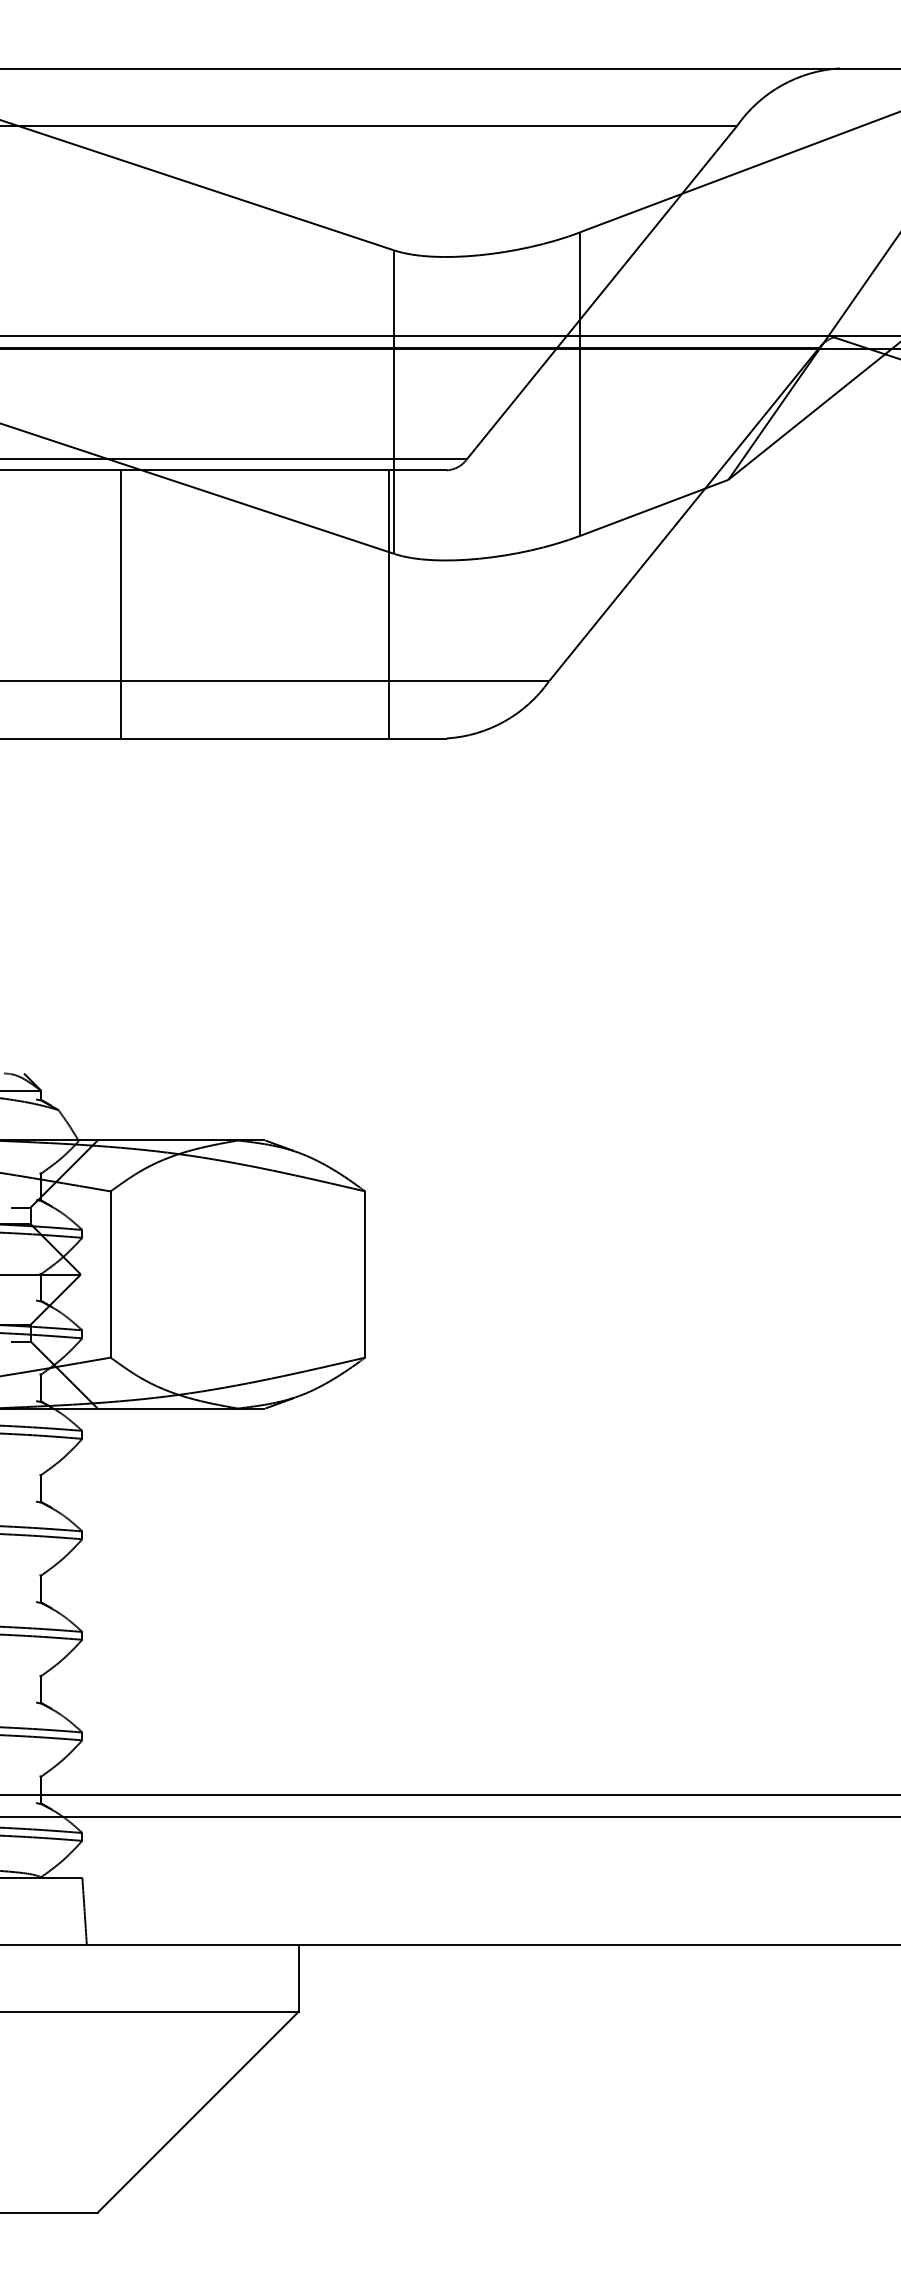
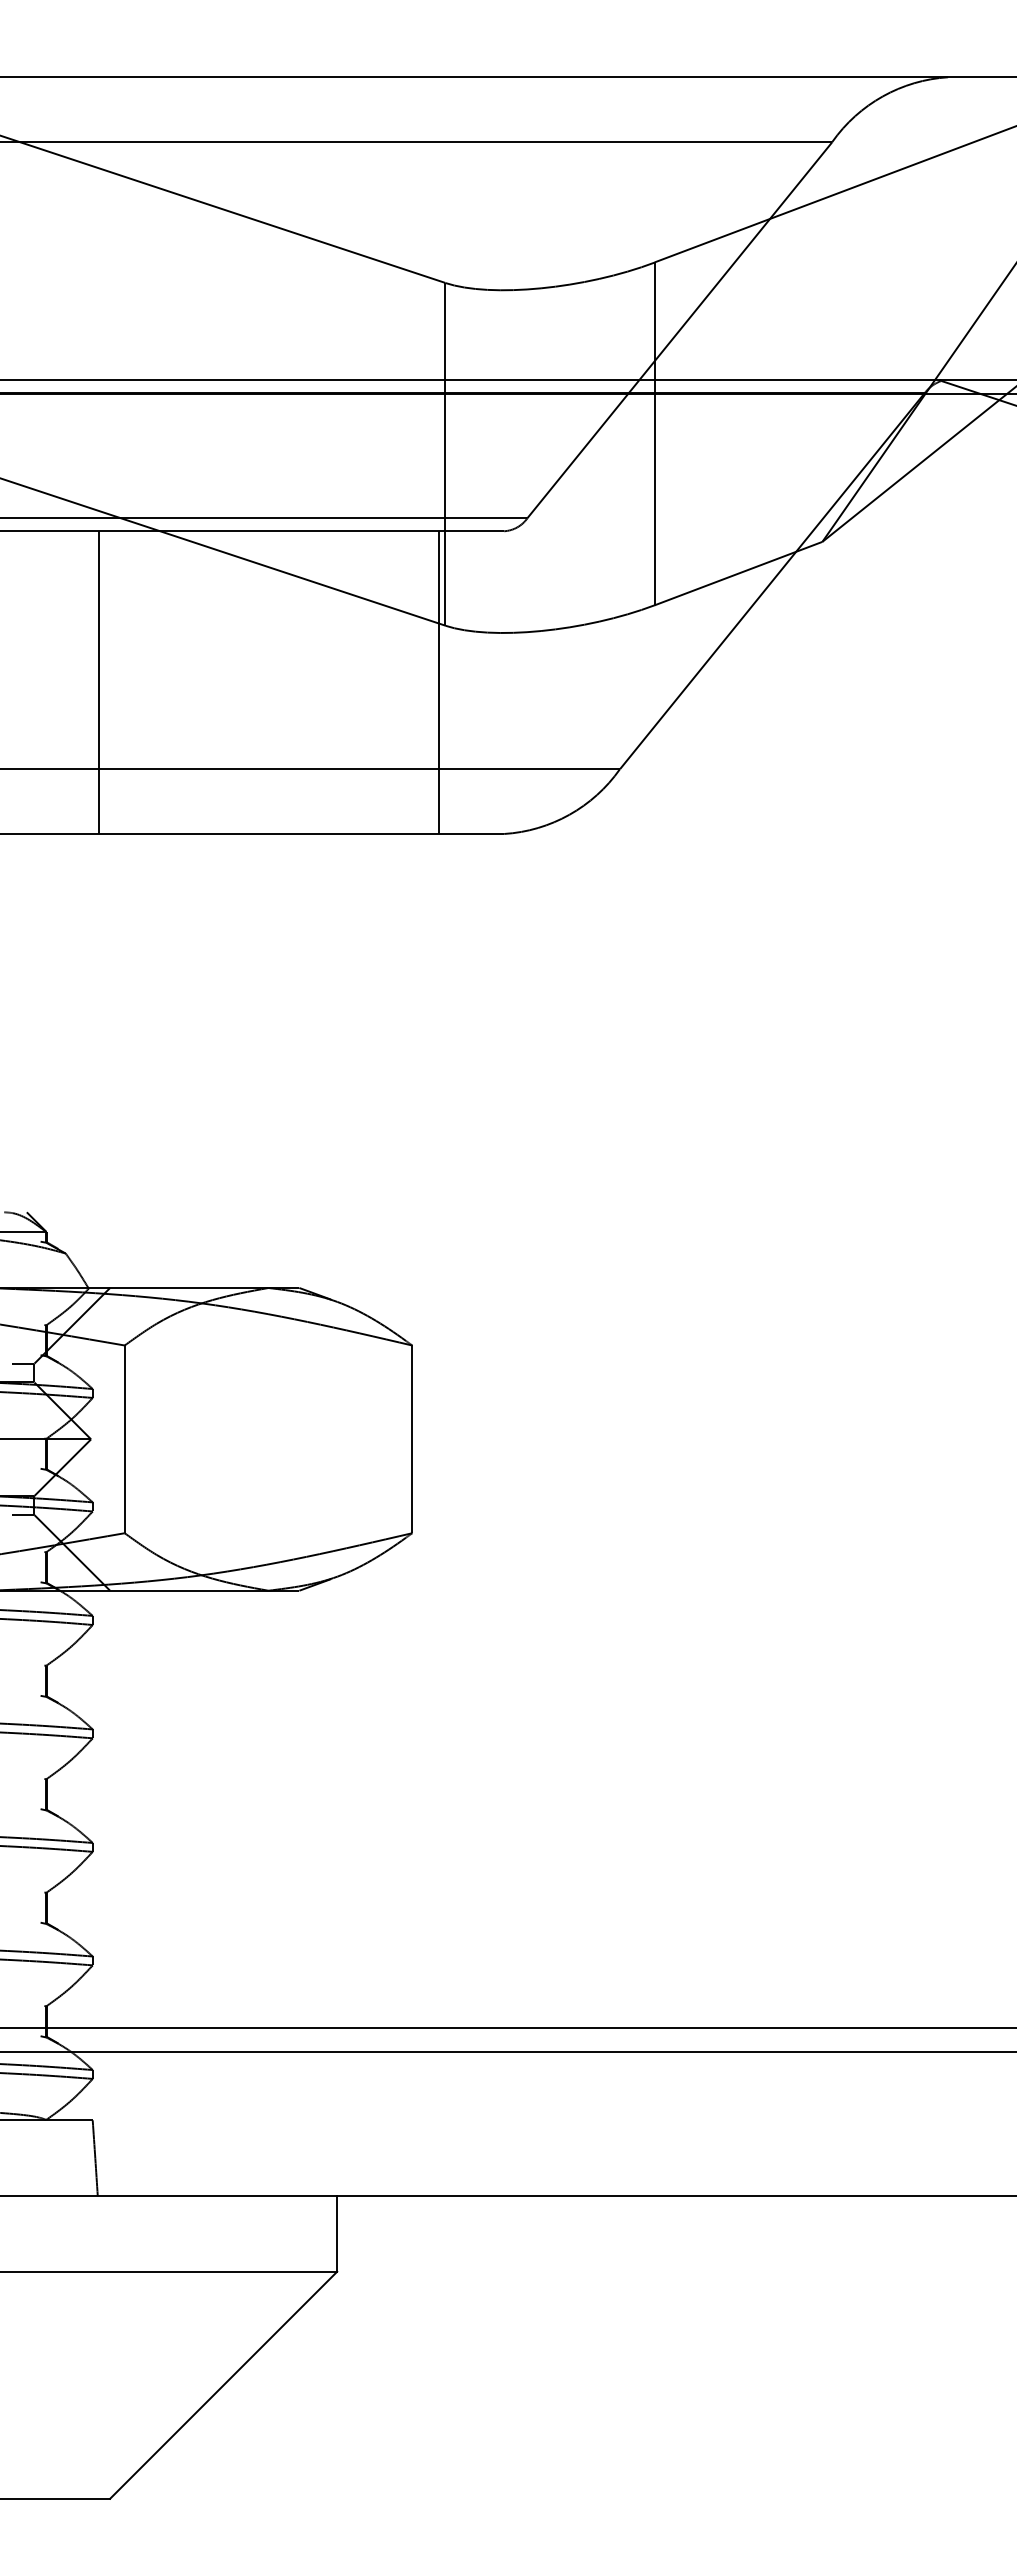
line: (121, 604) -> (98, 682), moved

